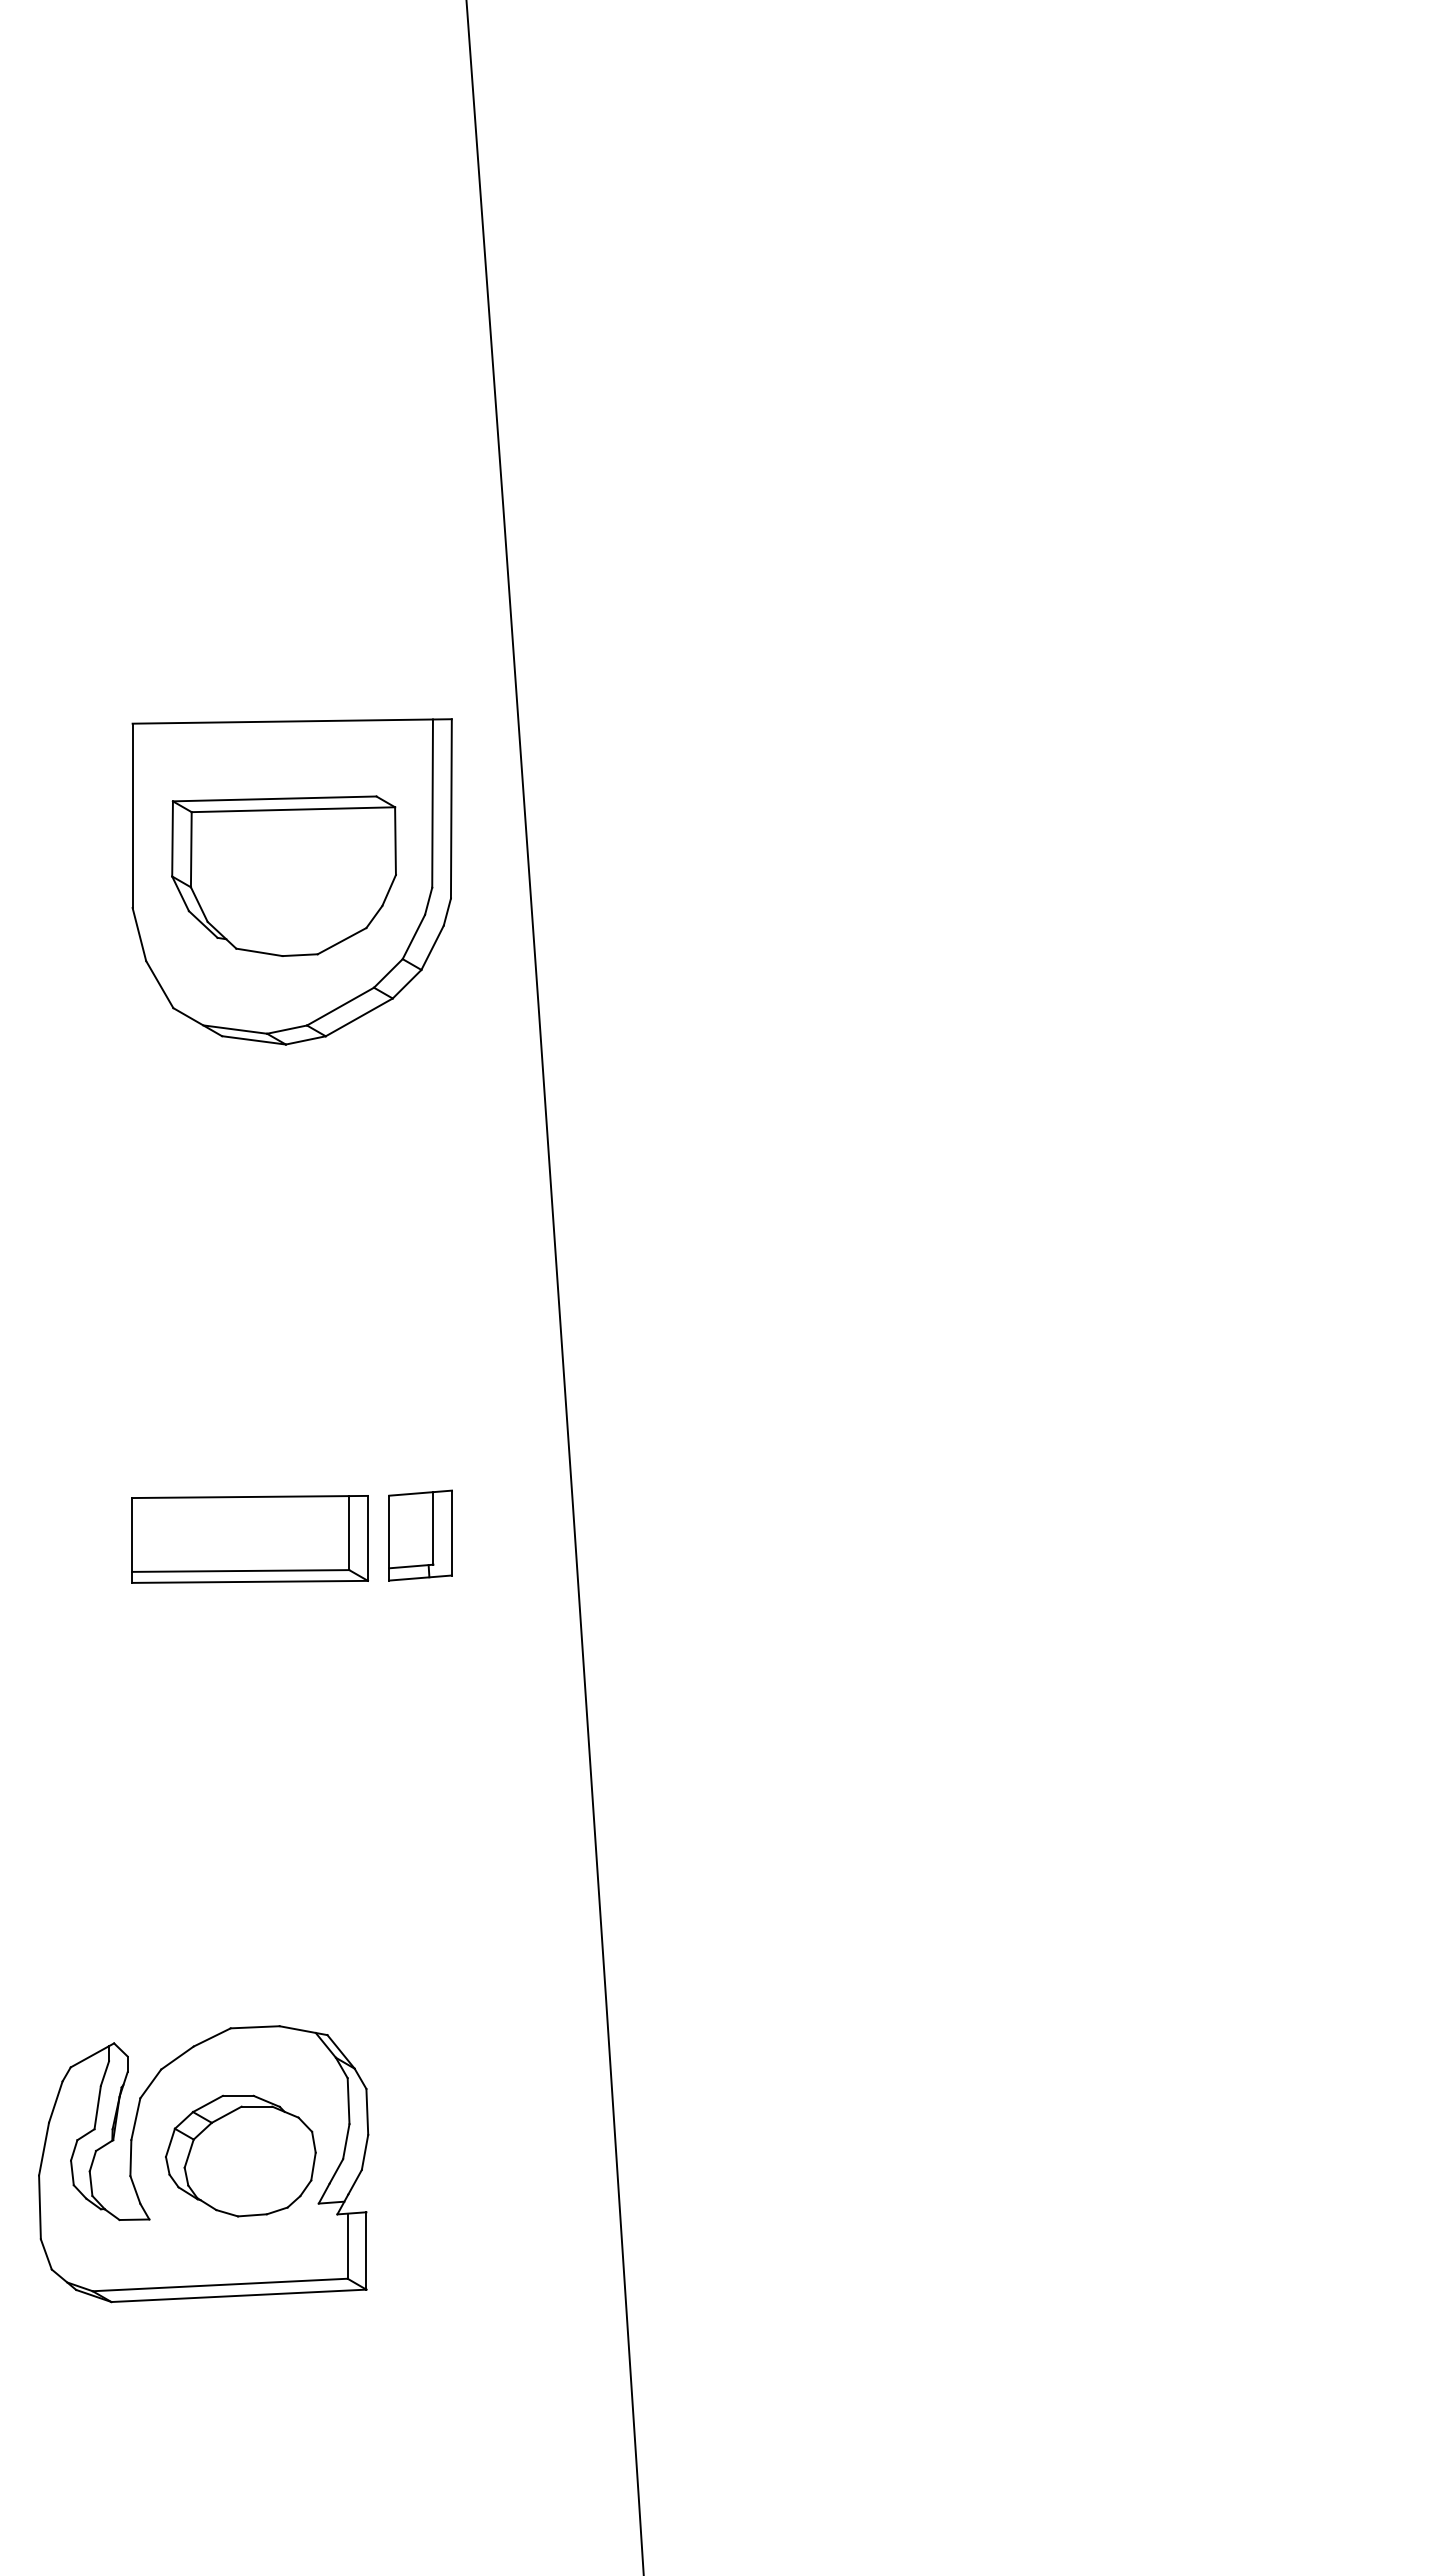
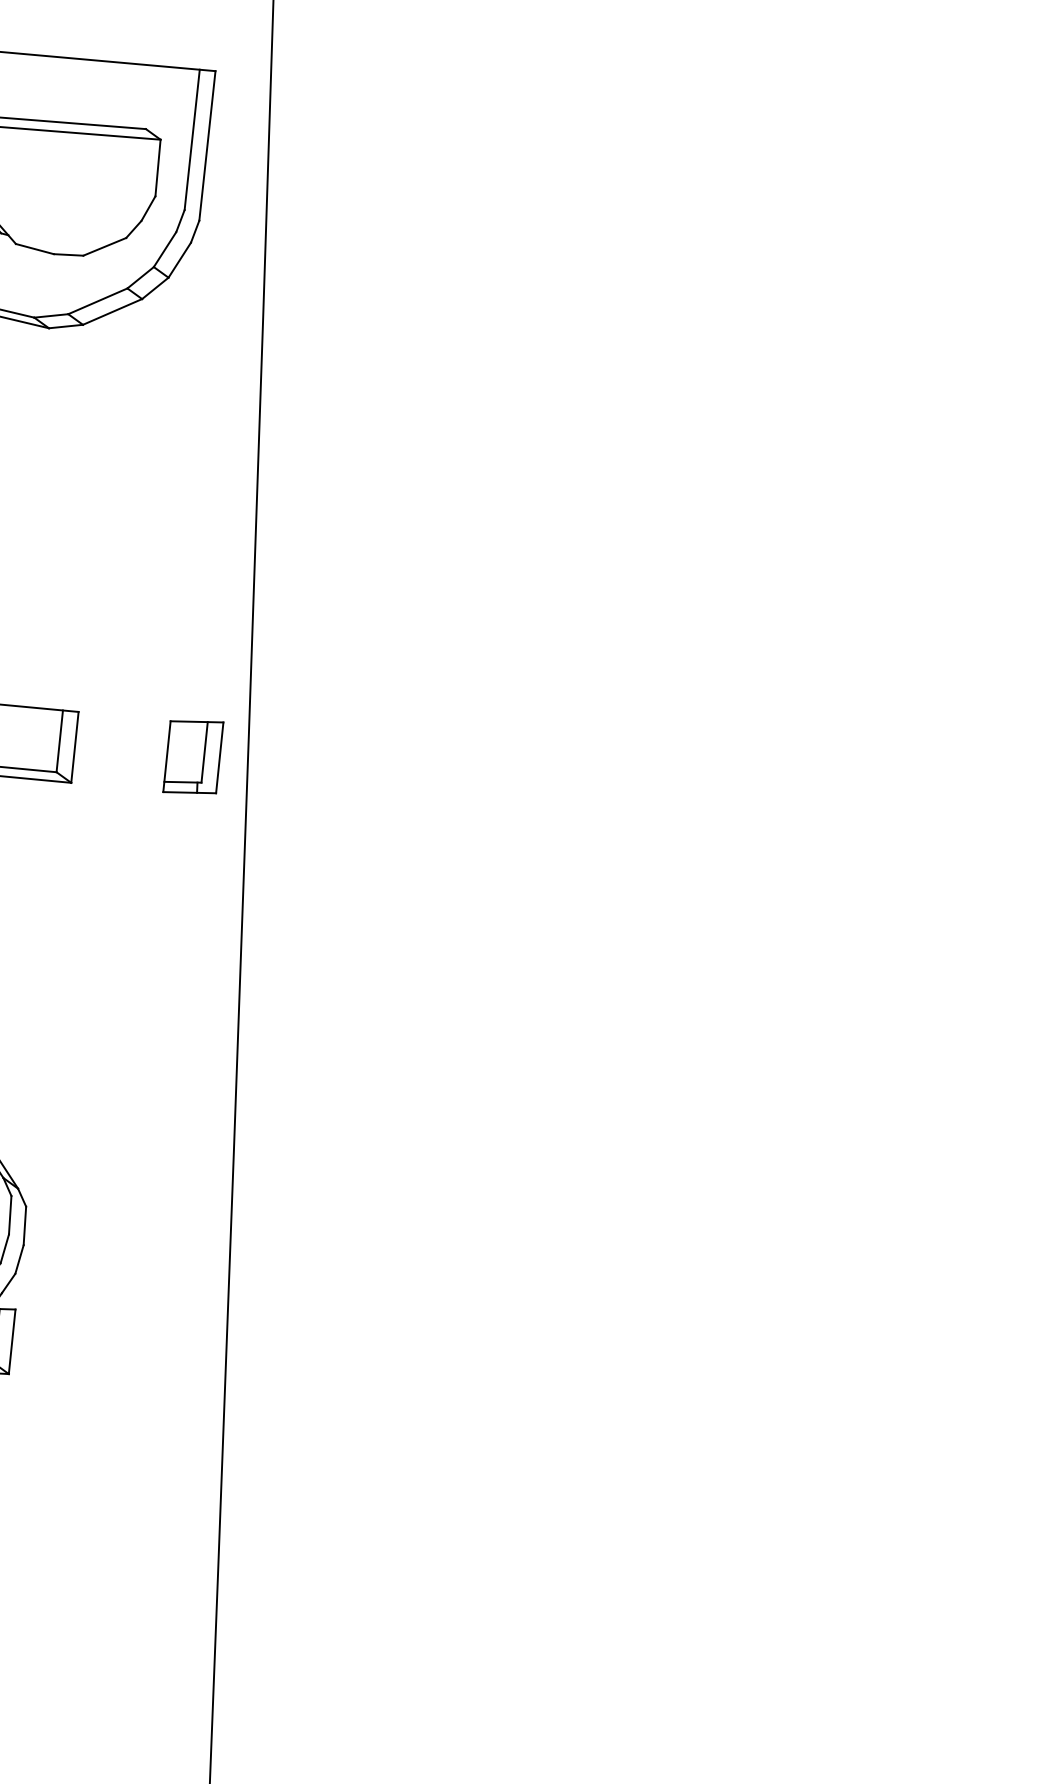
part: (420, 1535) -> (193, 757), moved

